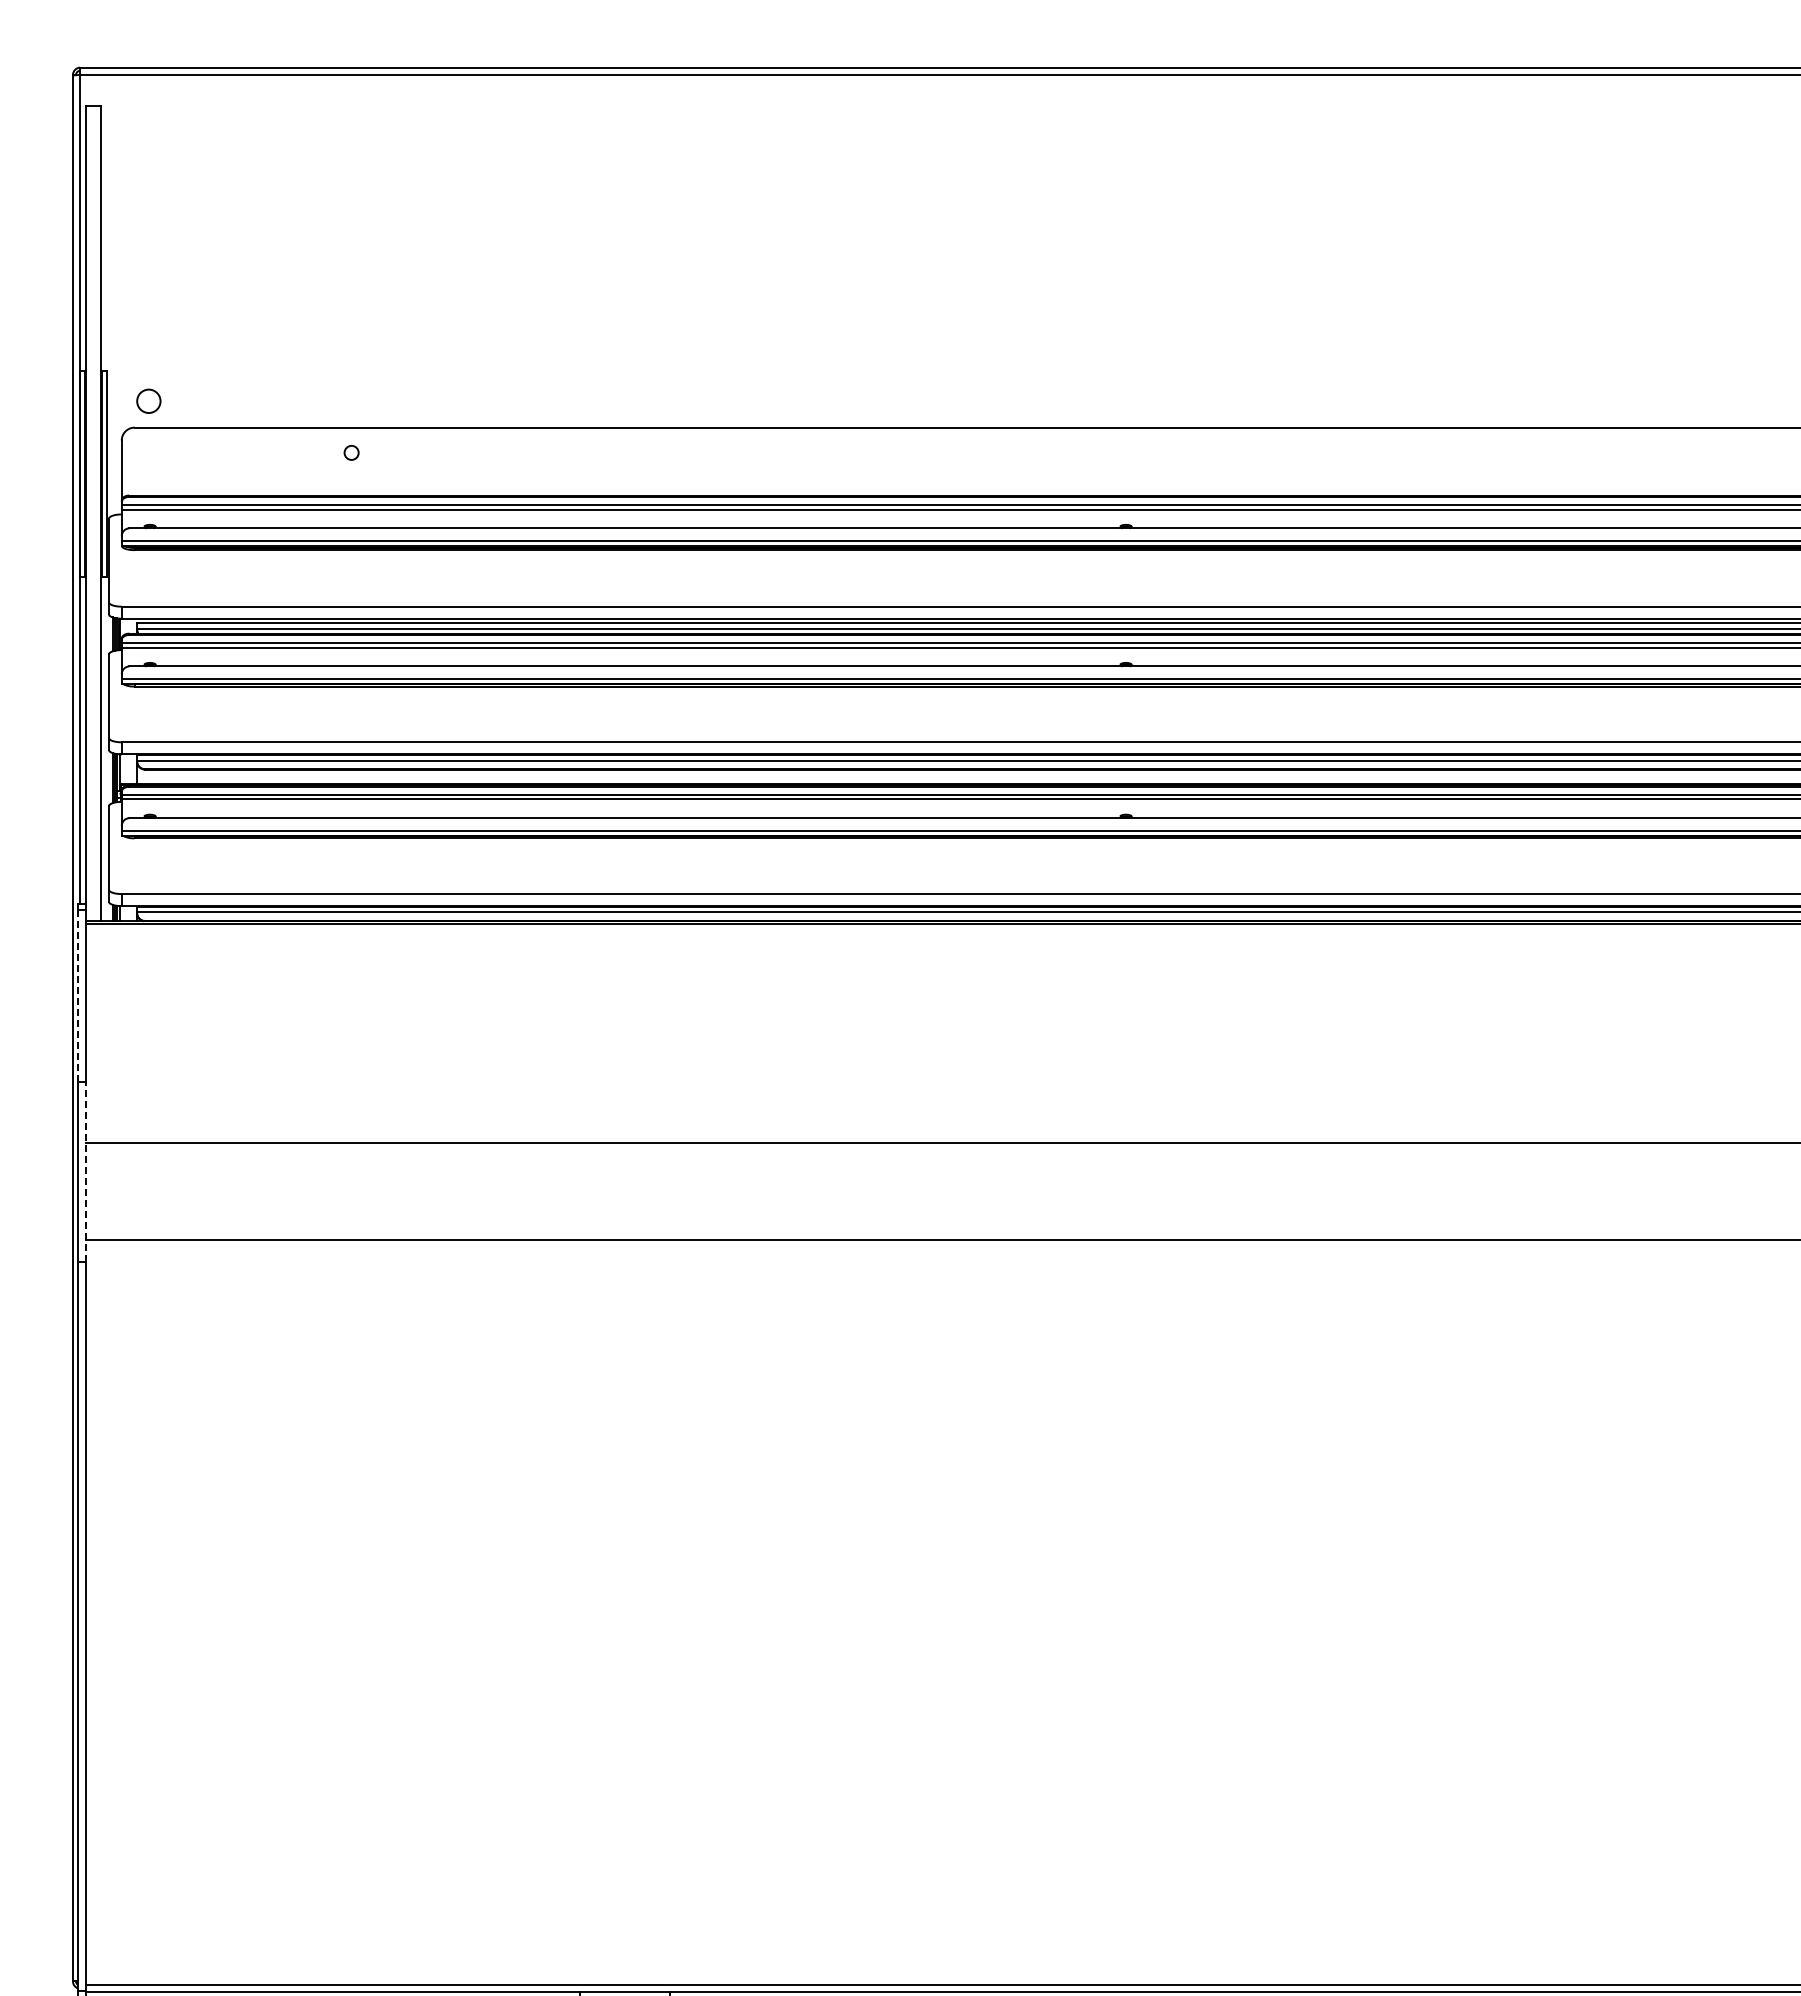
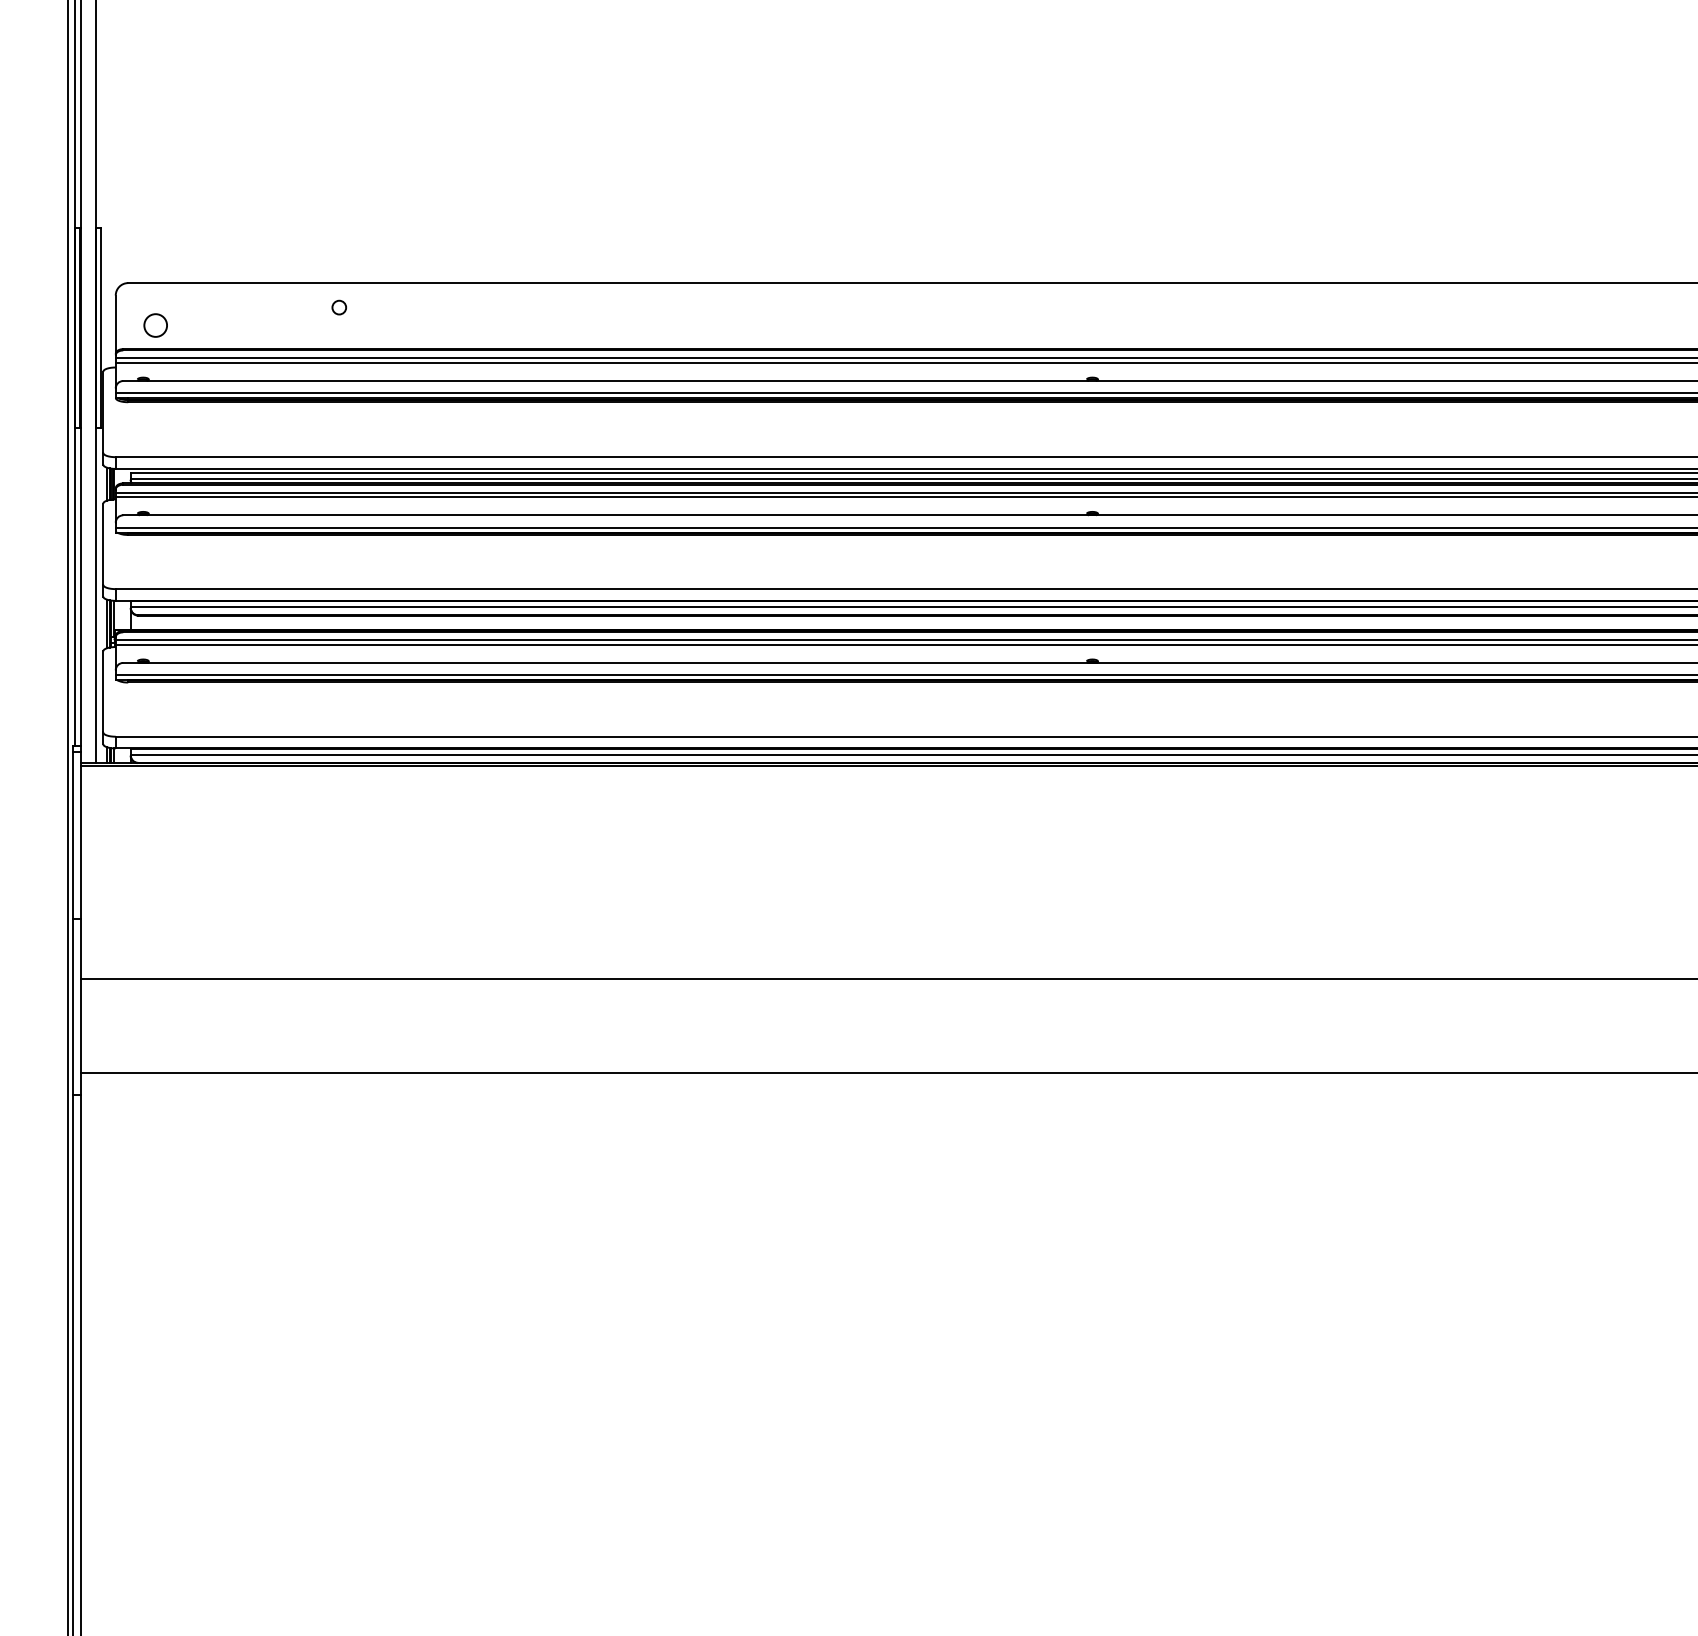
circle: (148, 400) -> (155, 324), moved
line: (78, 995) -> (73, 835), dashed -> solid
line: (85, 1171) -> (80, 1006), dashed -> solid

